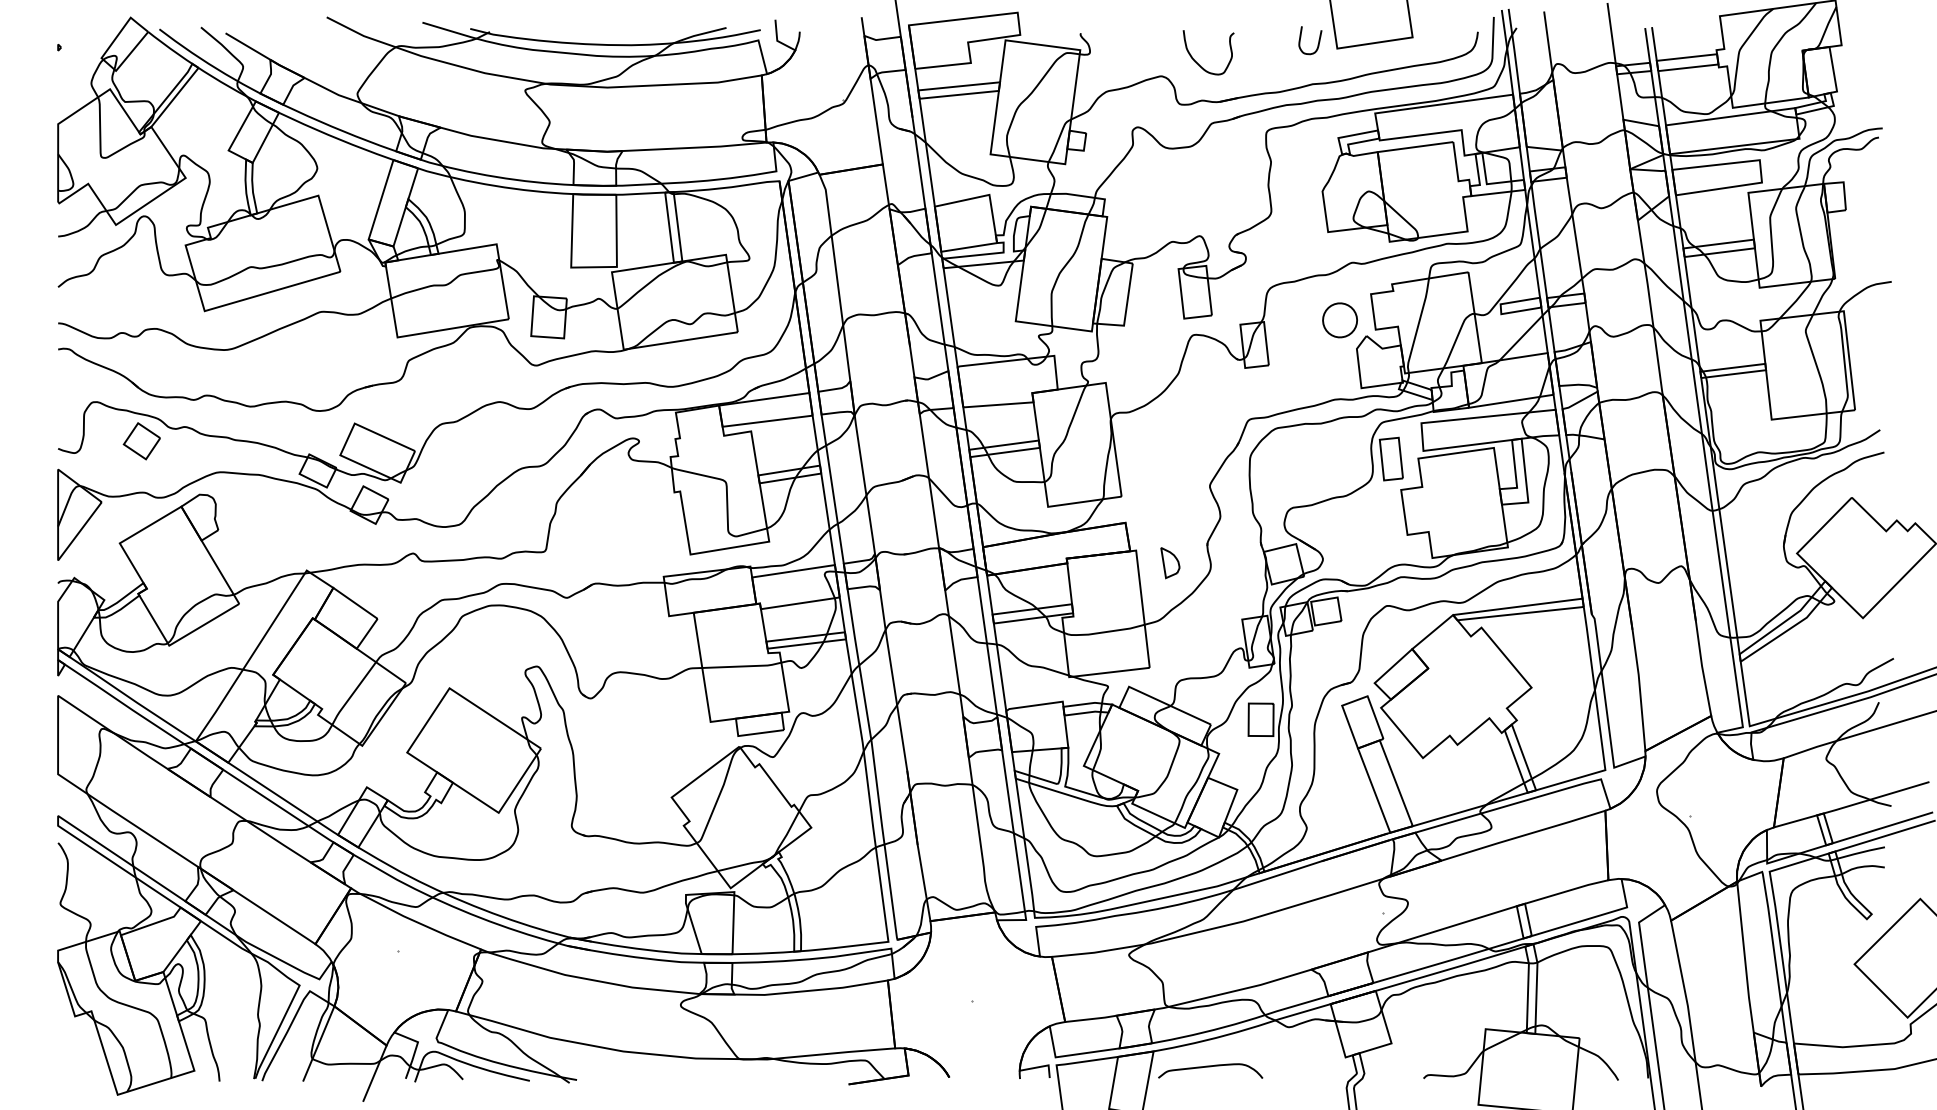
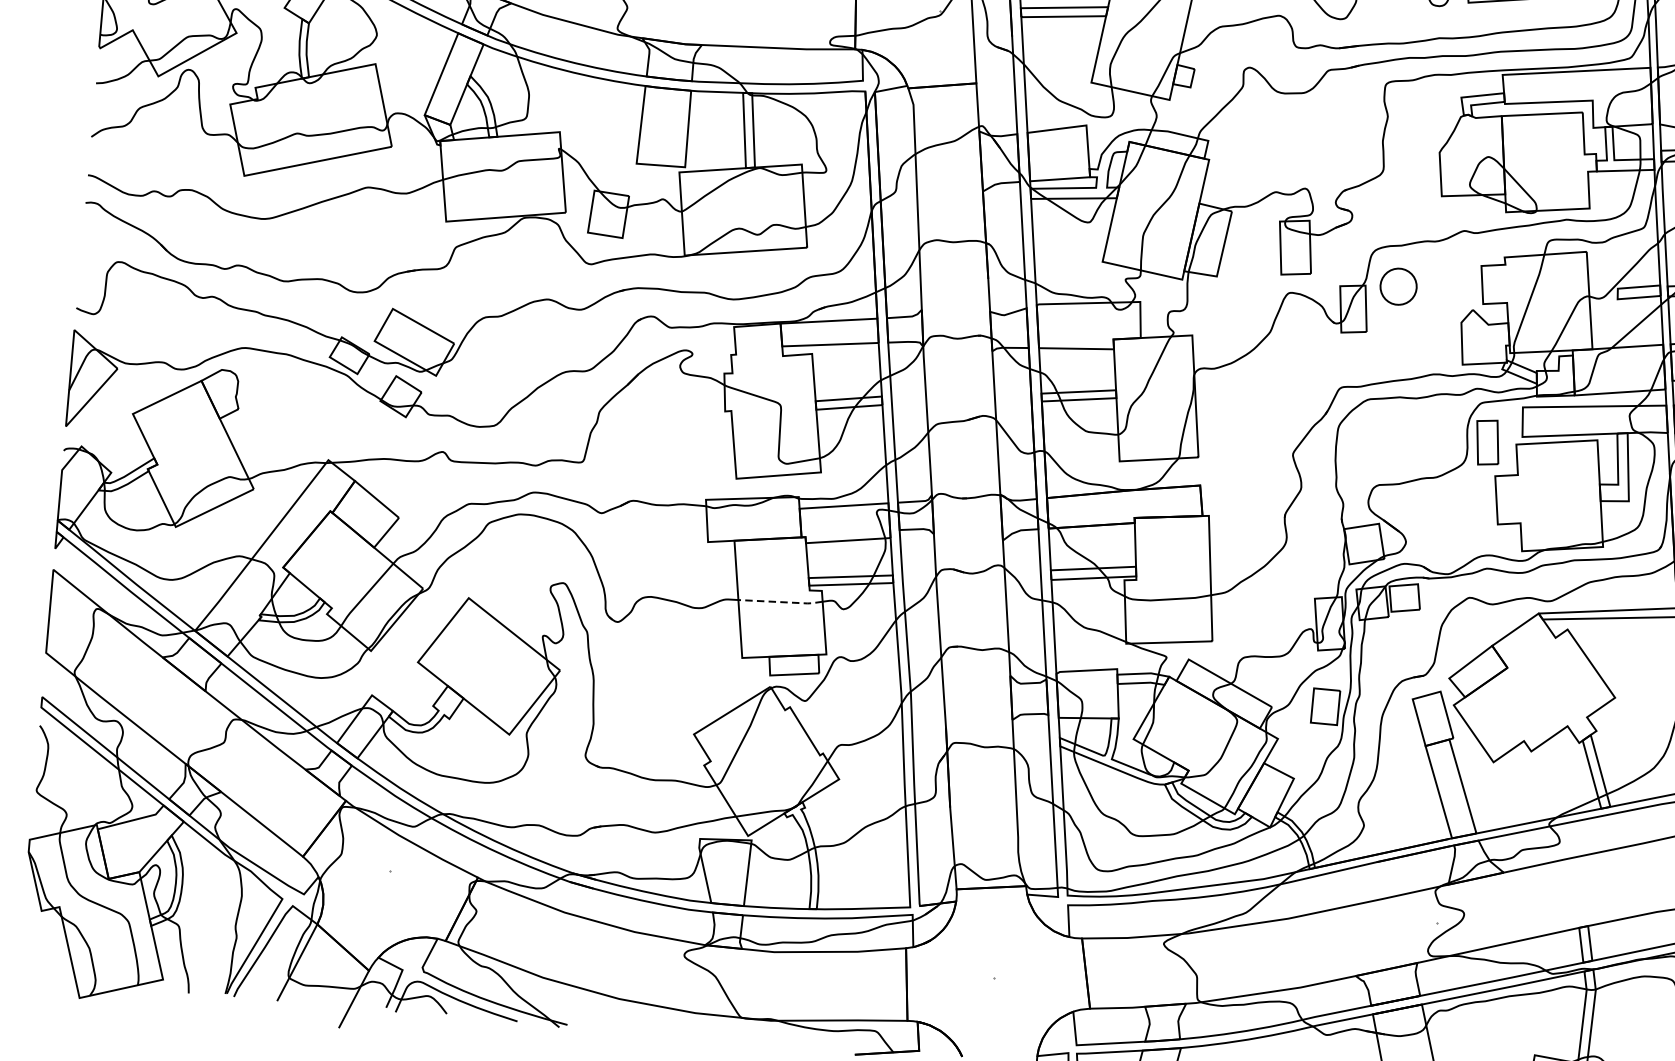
part: (1339, 320) -> (1397, 286), moved
part: (141, 441) -> (165, 308), removed
part: (1170, 563) -> (1244, 532), removed
line: (742, 666) -> (781, 602), solid -> dashed

